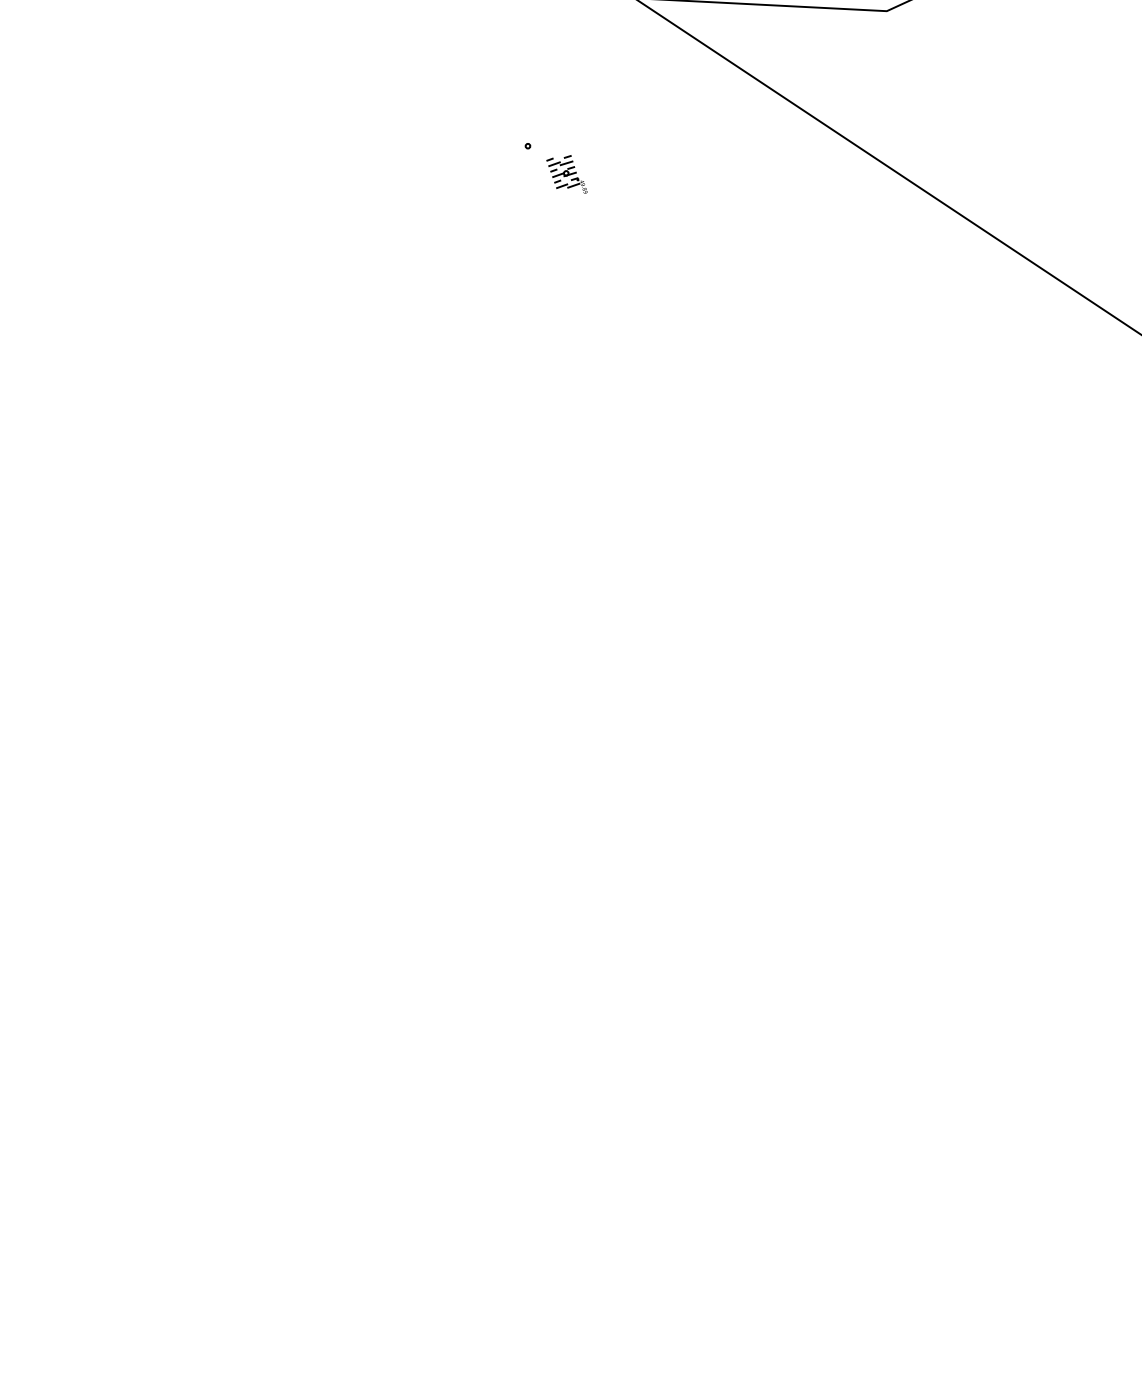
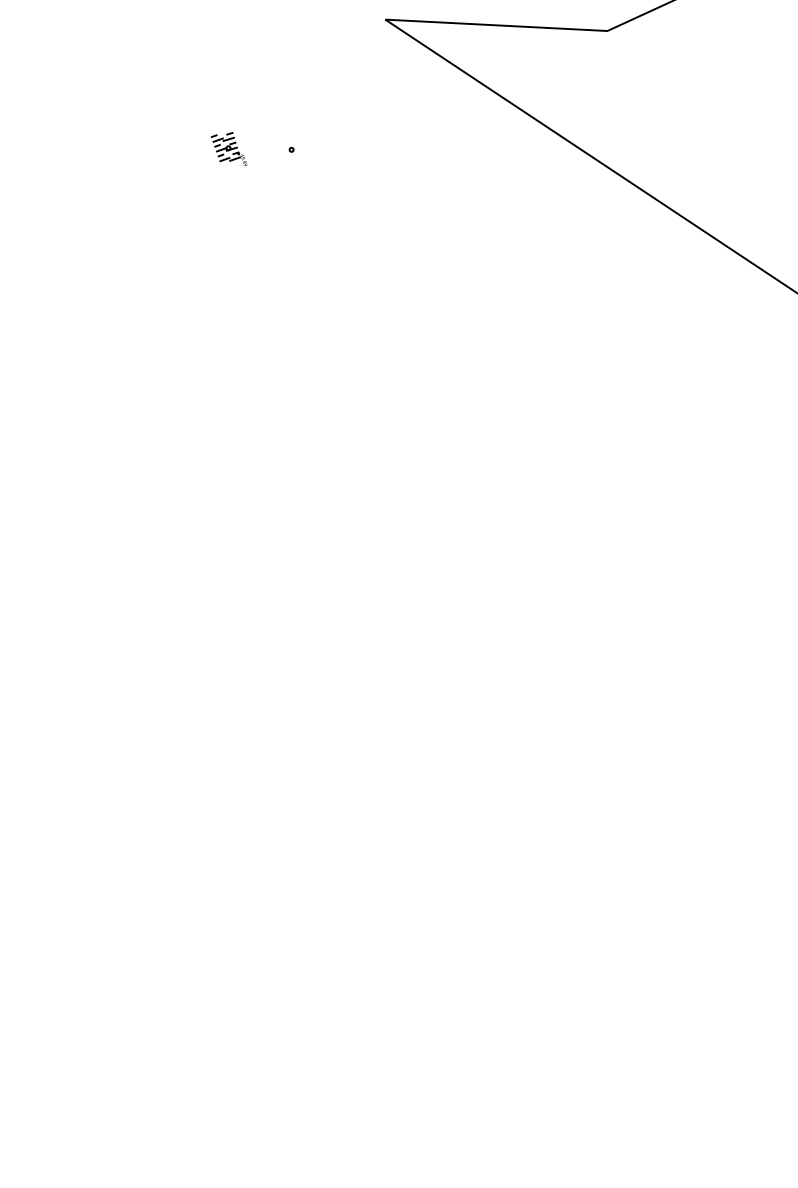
part: (566, 174) -> (228, 149), moved

